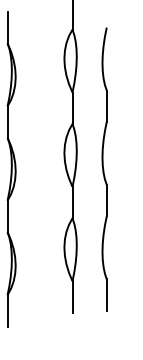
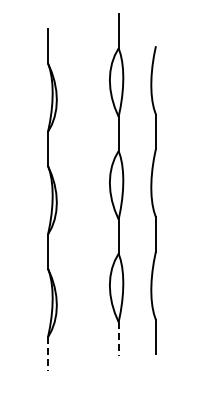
line: (72, 297) -> (118, 339), solid -> dashed
line: (8, 310) -> (48, 354), solid -> dashed

